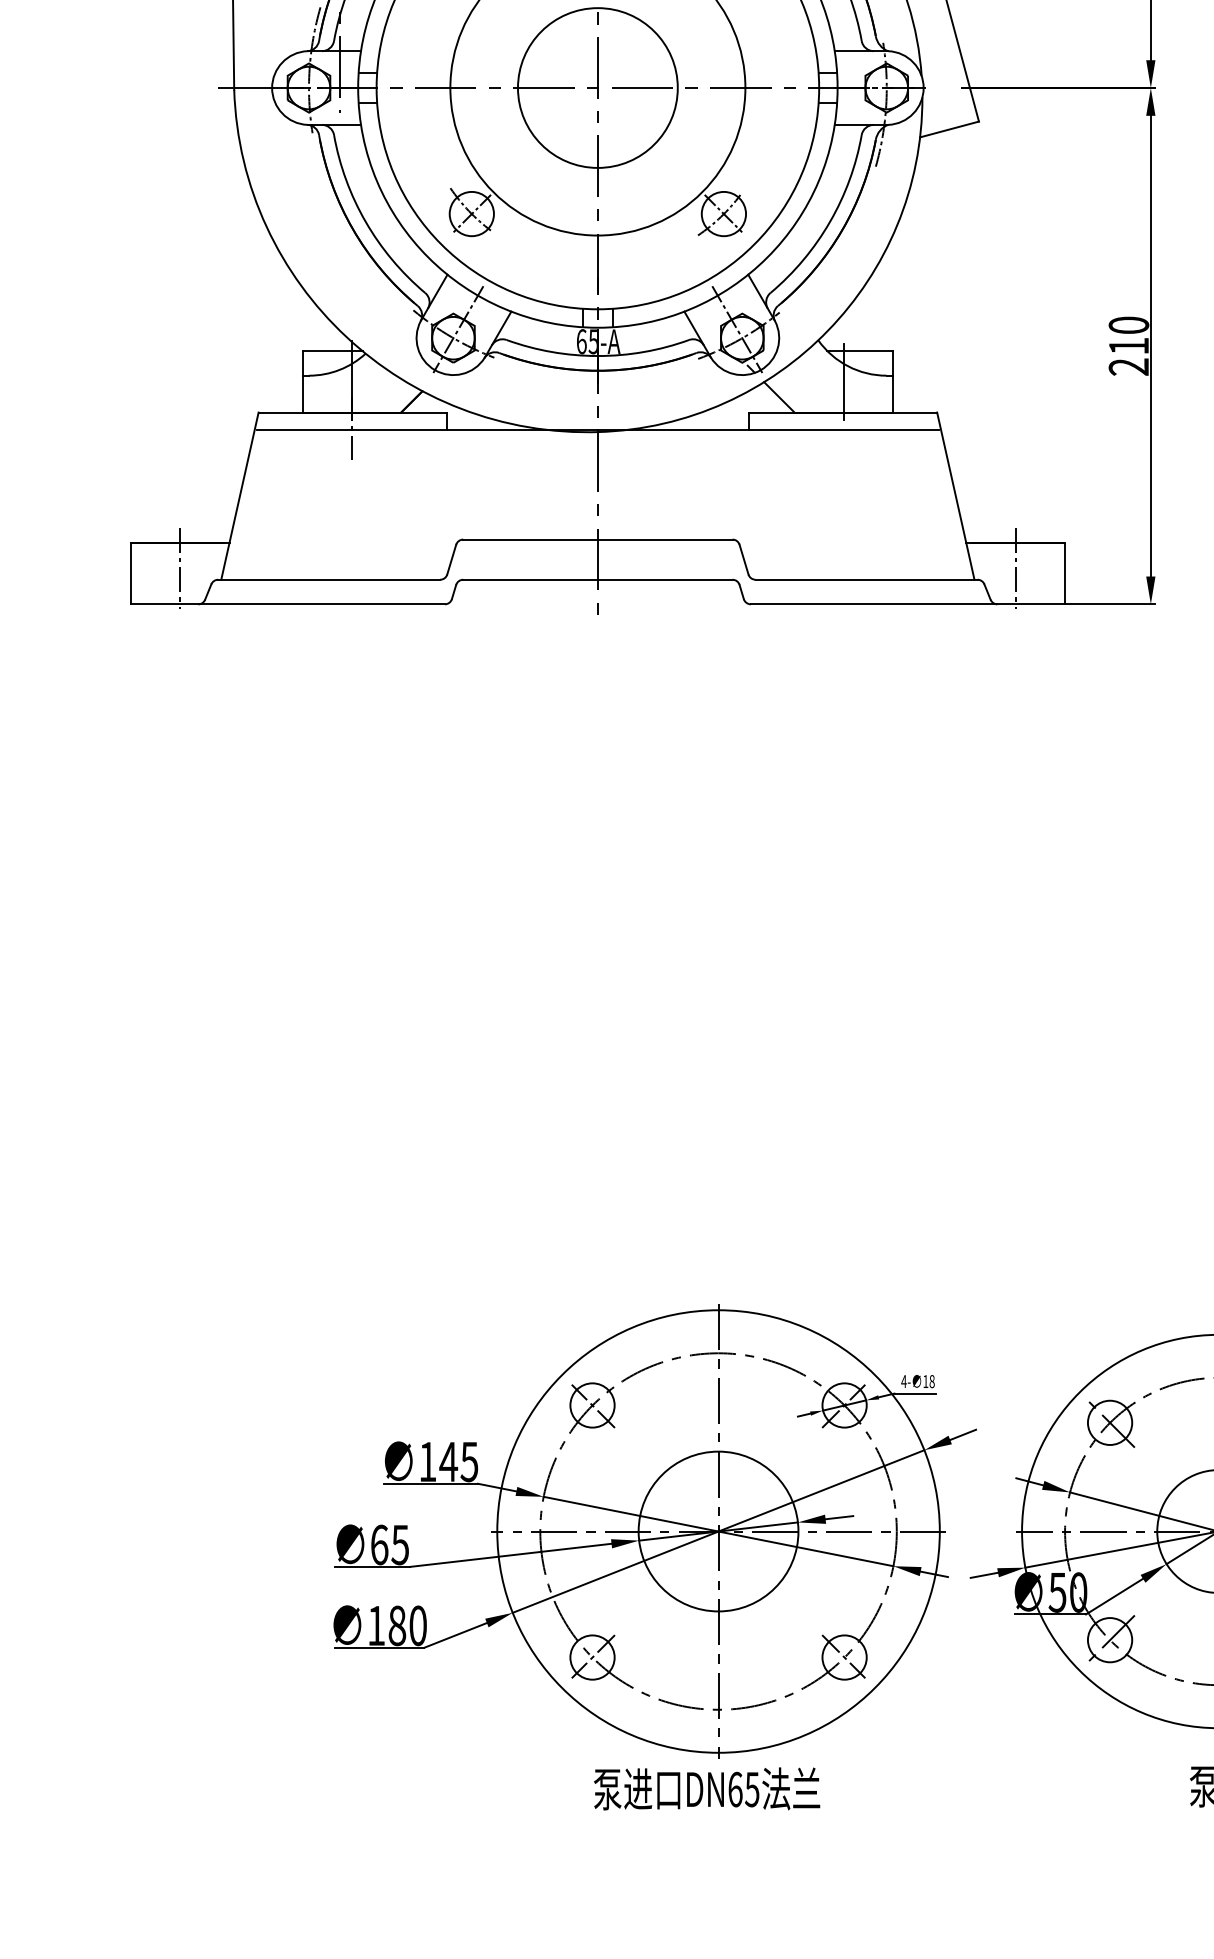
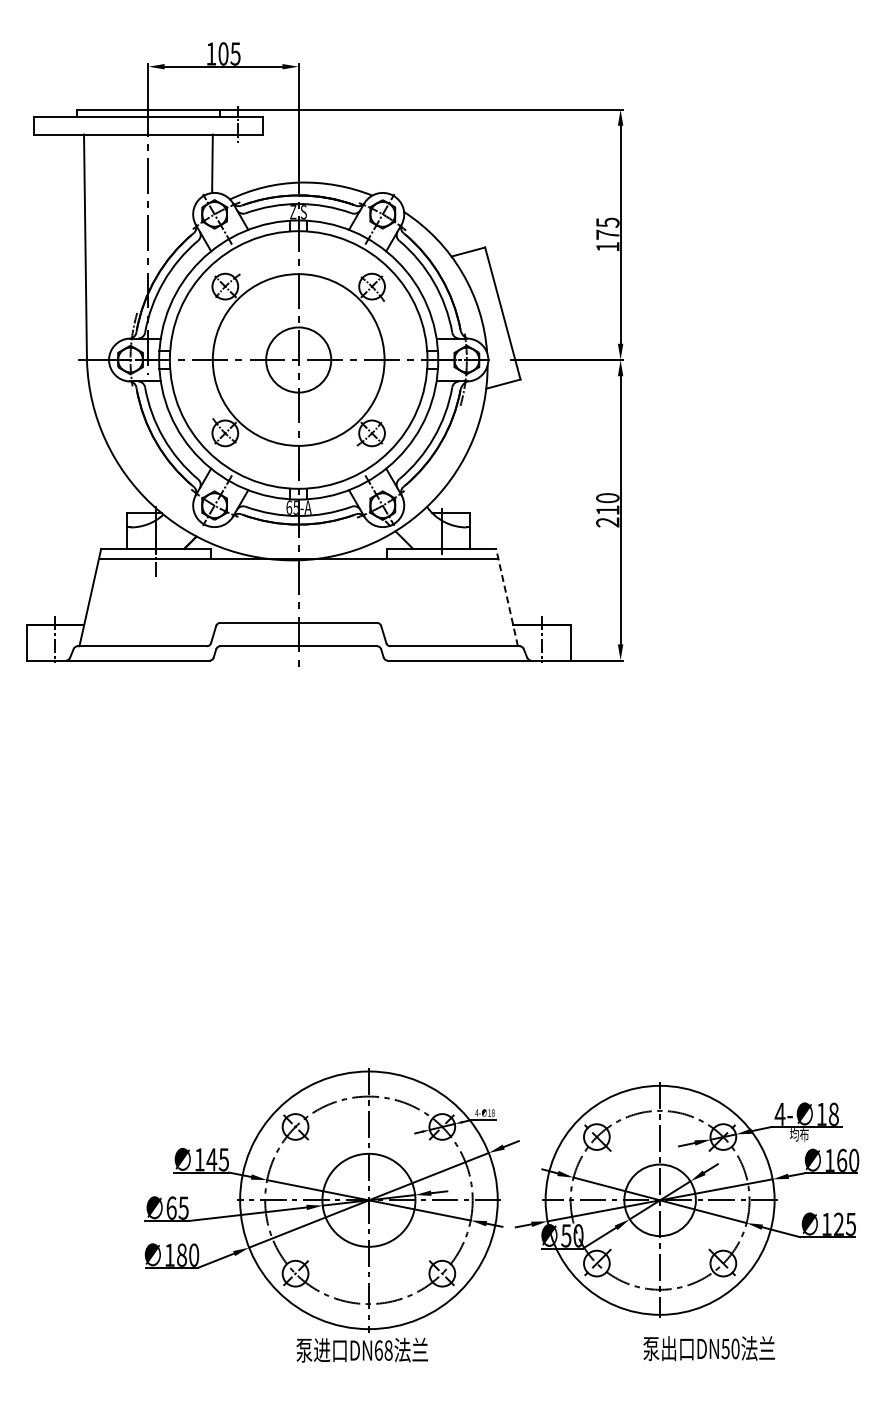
circle: (597, 87) -> (298, 359), size x0.7
line: (956, 495) -> (507, 597), solid -> dashed
text: (752, 1789) -> (388, 1350), DN65 -> DN68

